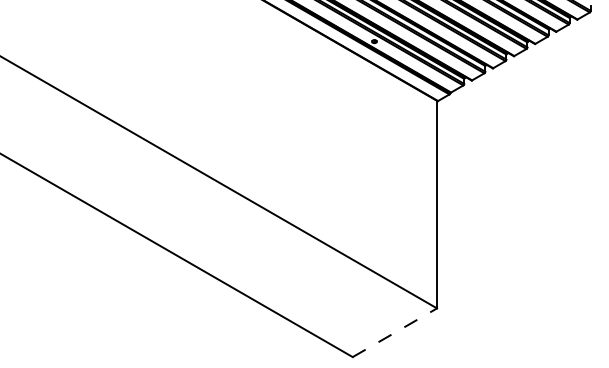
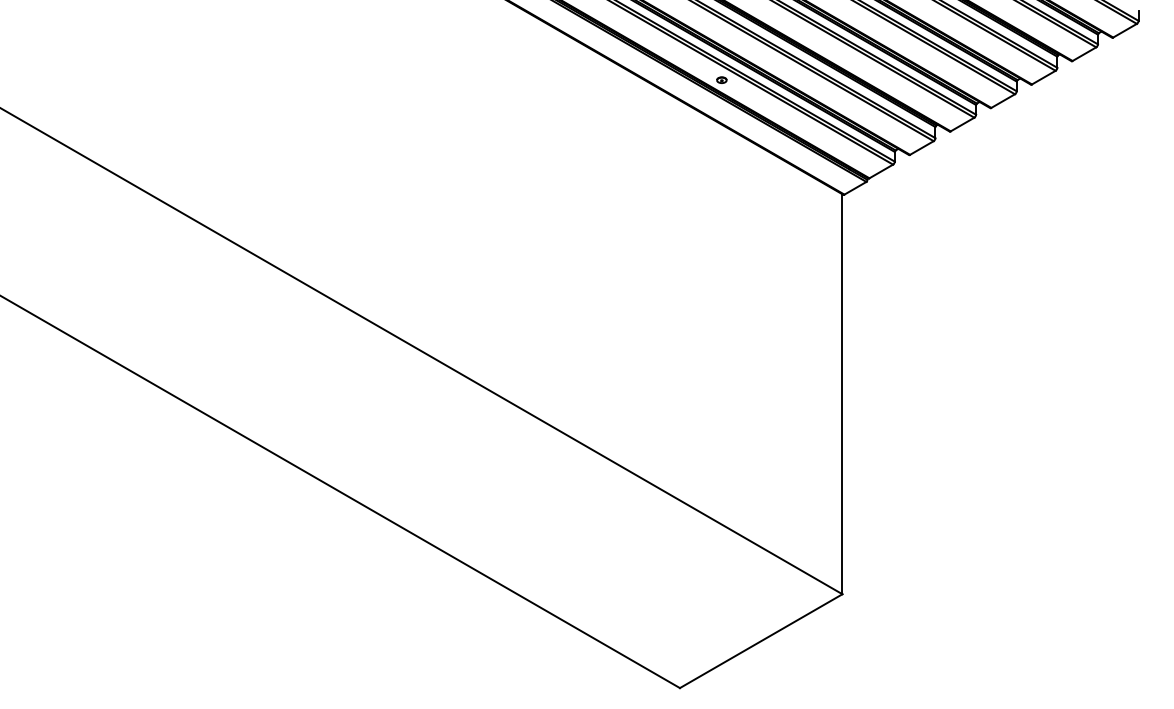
line: (394, 332) -> (760, 640), dashed -> solid

